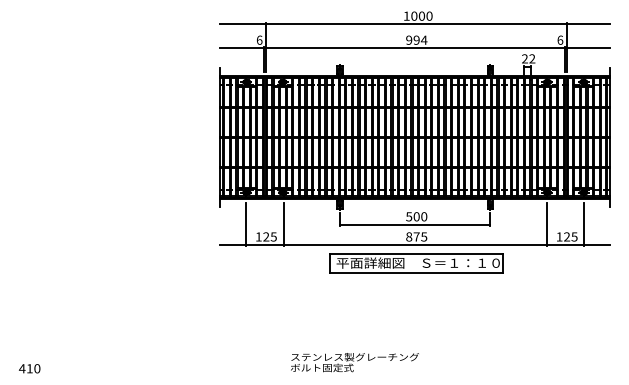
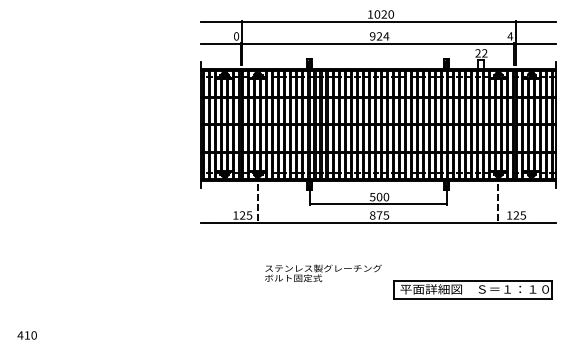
text: (421, 15) -> (383, 13), 1000 -> 1020
text: (259, 39) -> (236, 35), 6 -> 0
text: (560, 39) -> (510, 35), 6 -> 4
text: (416, 40) -> (379, 36), 994 -> 924
line: (246, 223) -> (224, 203), removed
line: (584, 223) -> (532, 203), removed
line: (283, 224) -> (258, 204), solid -> dashed
line: (546, 224) -> (497, 204), solid -> dashed
part: (416, 263) -> (473, 289), moved
text: (354, 362) -> (322, 273), moved

